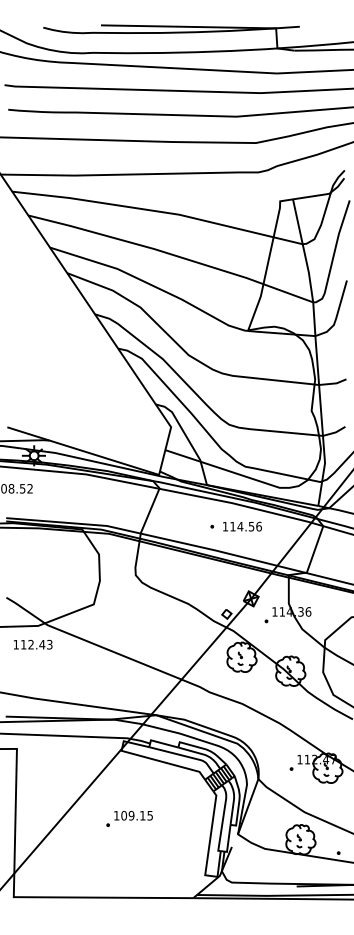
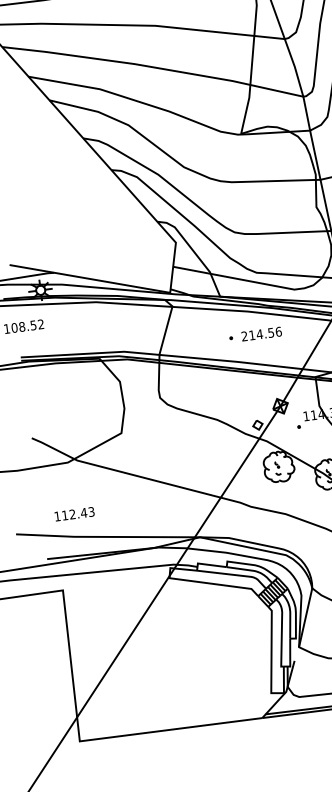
text: (224, 526) -> (243, 336), 114.56 -> 214.56
text: (33, 644) -> (75, 513), moved
part: (129, 818) -> (186, 645), removed

